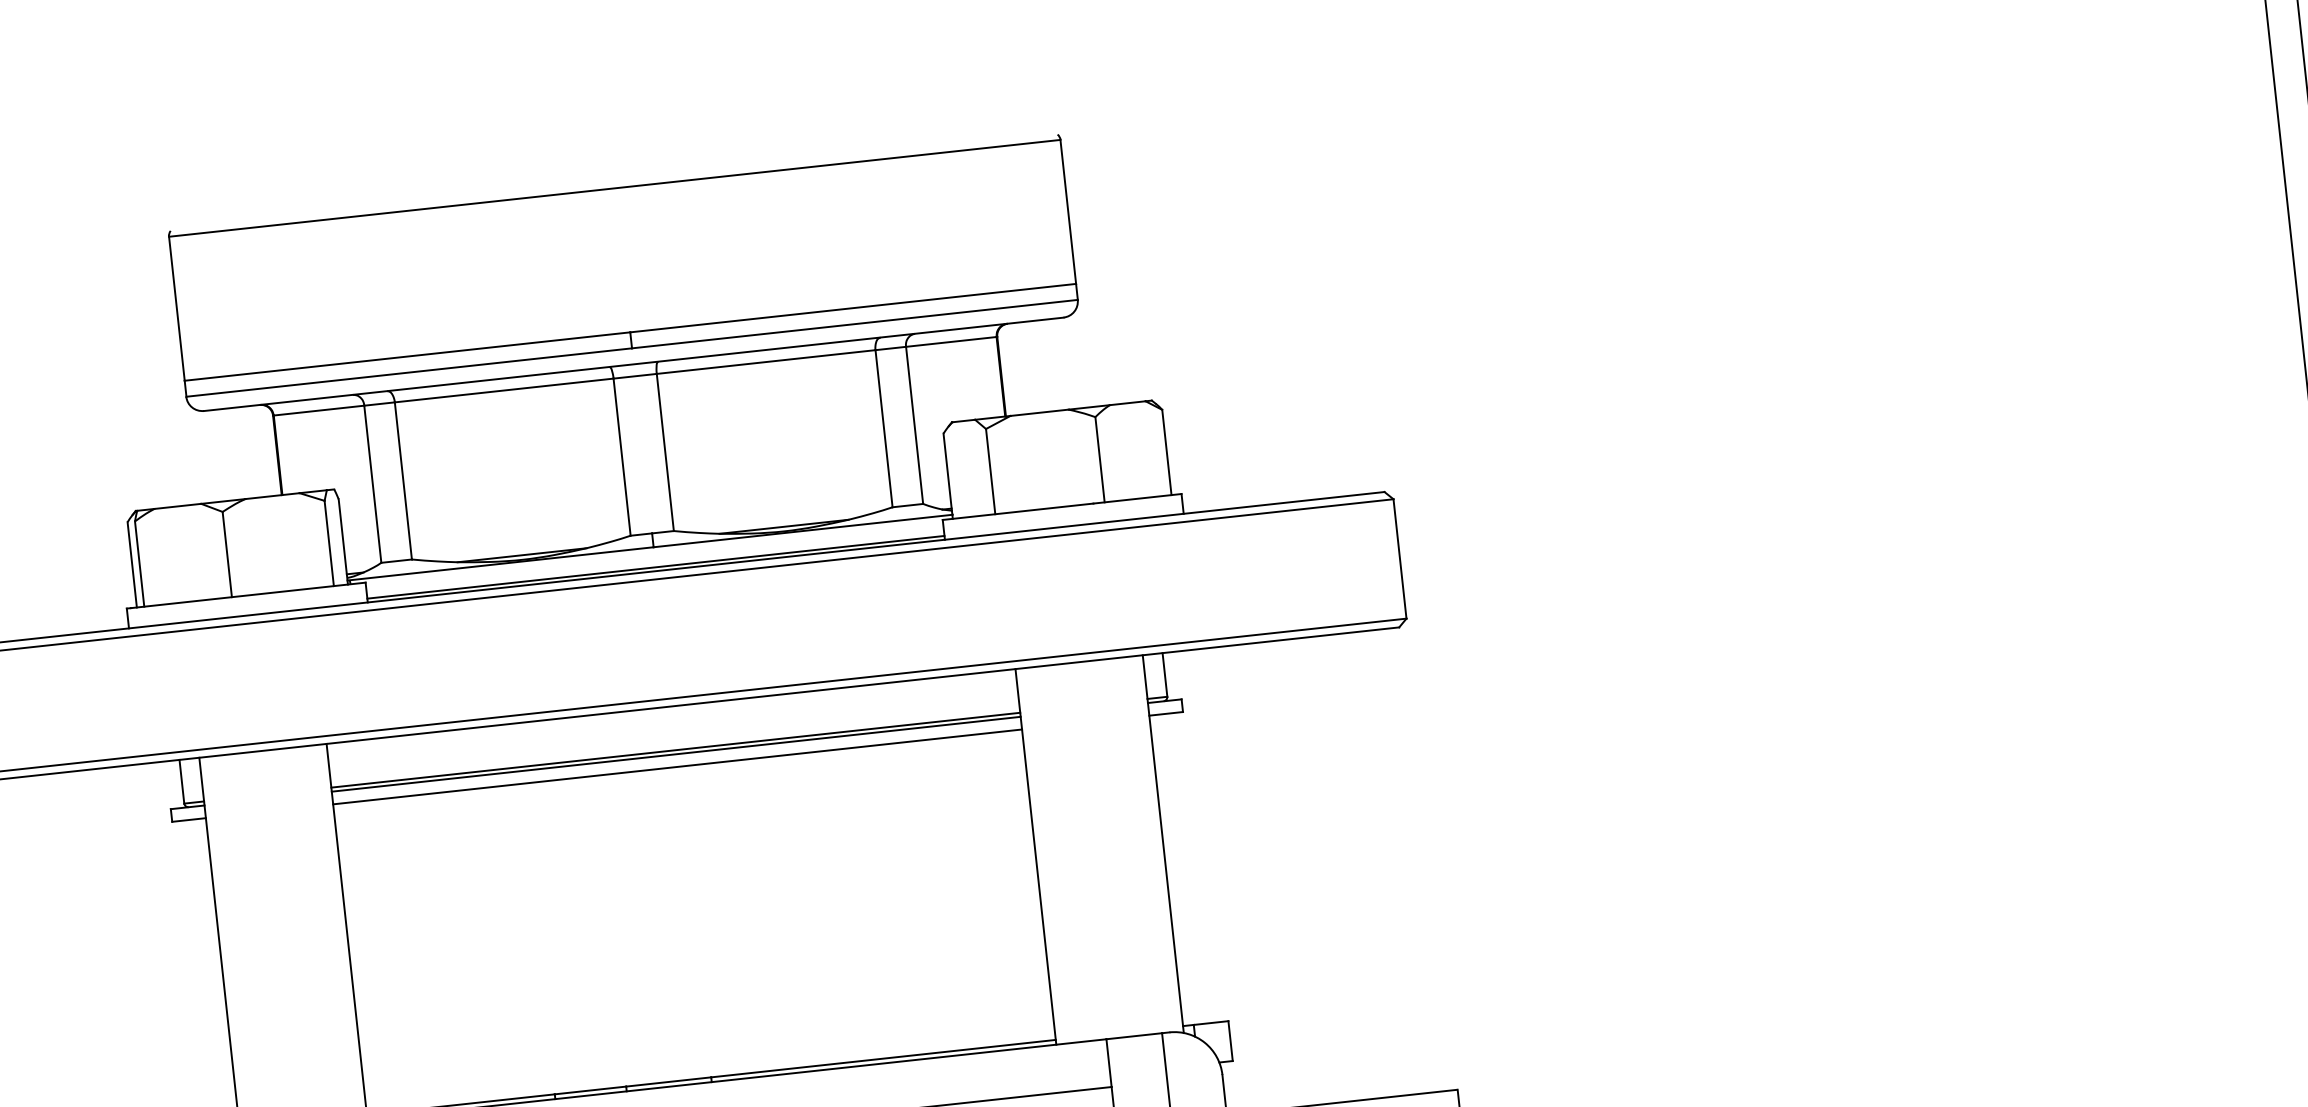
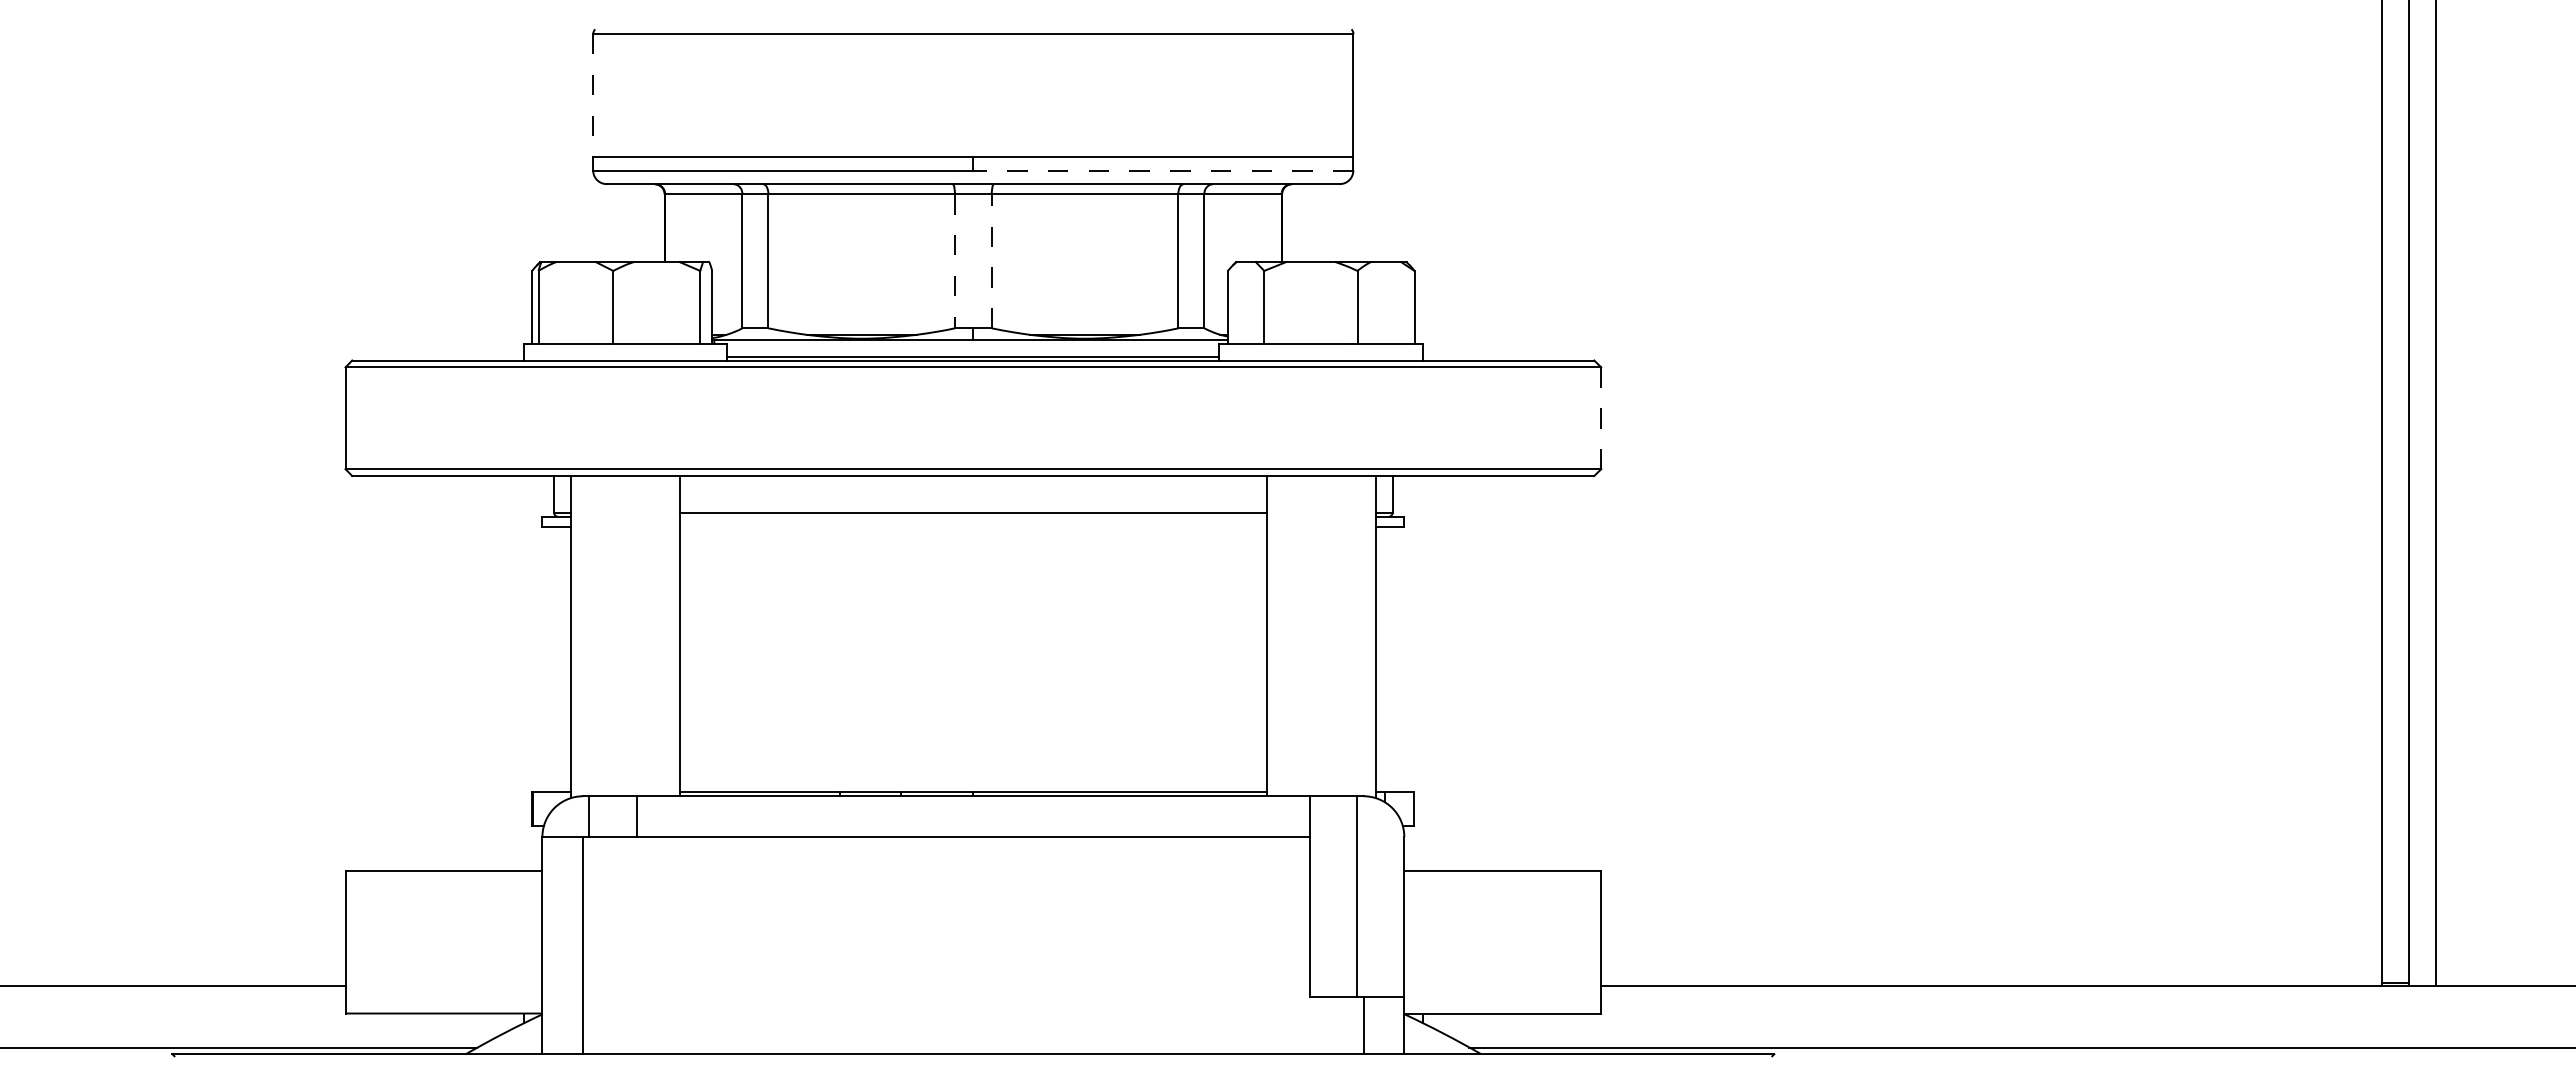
line: (177, 309) -> (593, 96), solid -> dashed
line: (853, 324) -> (1162, 170), solid -> dashed
line: (664, 452) -> (991, 261), solid -> dashed
line: (621, 457) -> (954, 261), solid -> dashed
line: (1400, 559) -> (1601, 418), solid -> dashed
line: (676, 754) -> (973, 516), removed
line: (677, 766) -> (973, 527), removed

